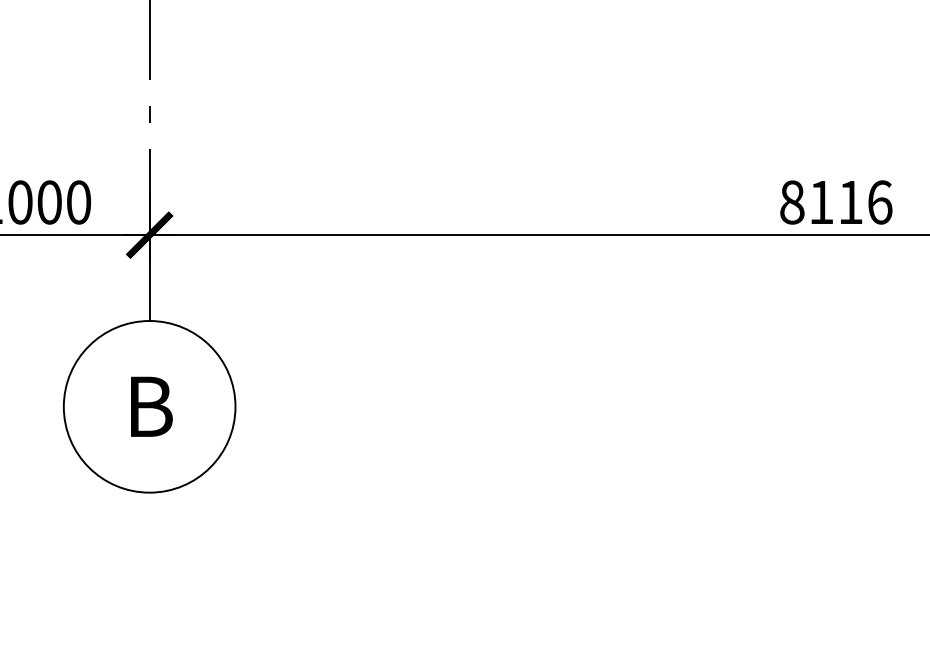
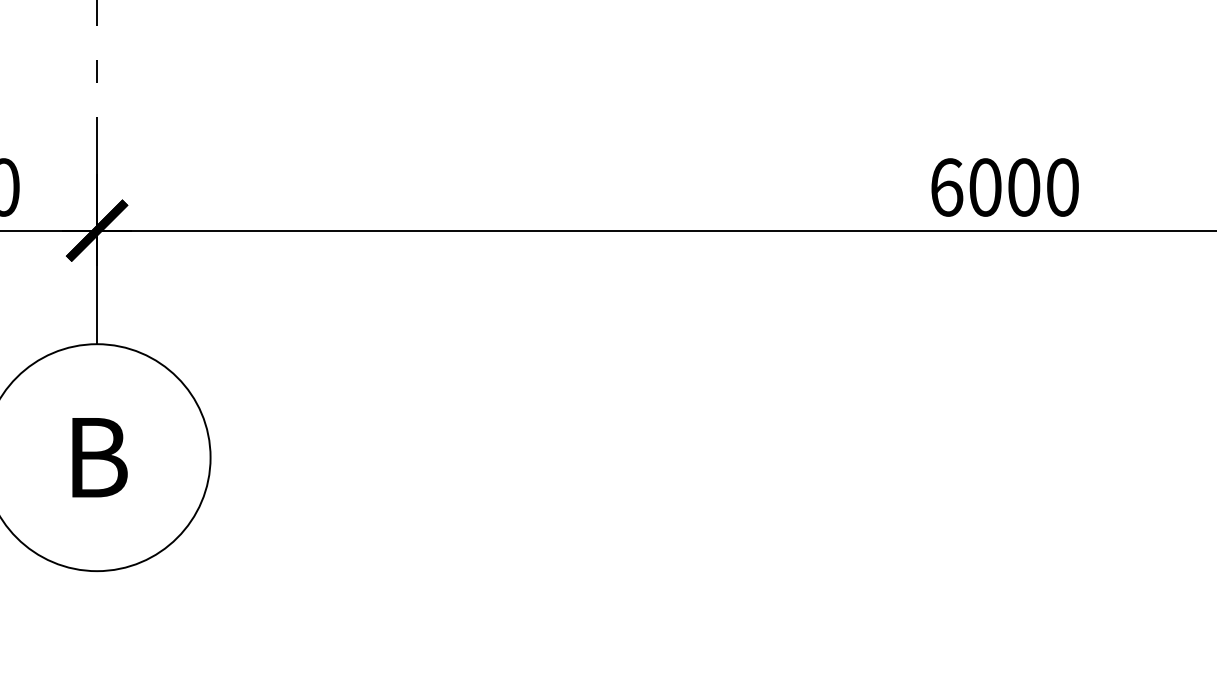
text: (836, 202) -> (1005, 187), 8116 -> 6000

